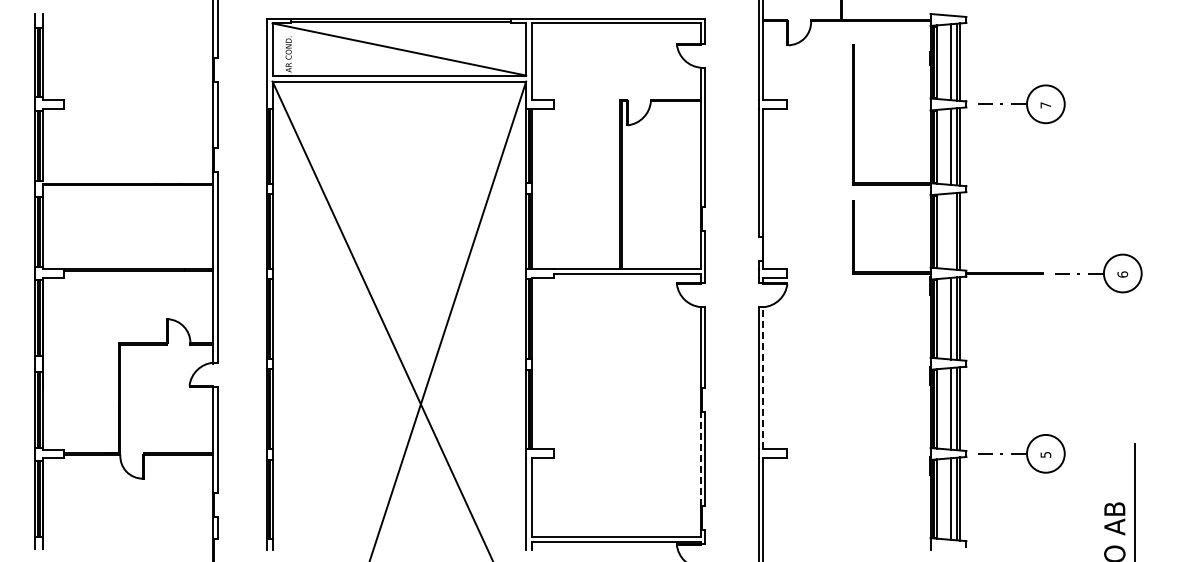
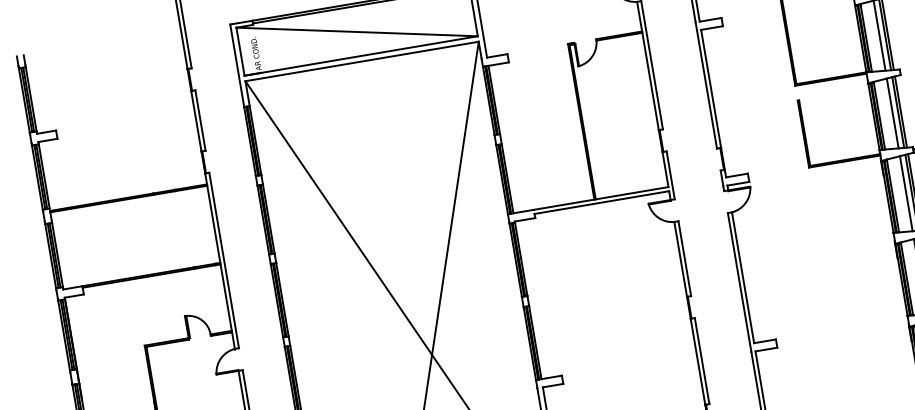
line: (951, 231) -> (893, 113), added
line: (763, 377) -> (742, 276), dashed -> solid
line: (700, 459) -> (697, 362), dashed -> solid

